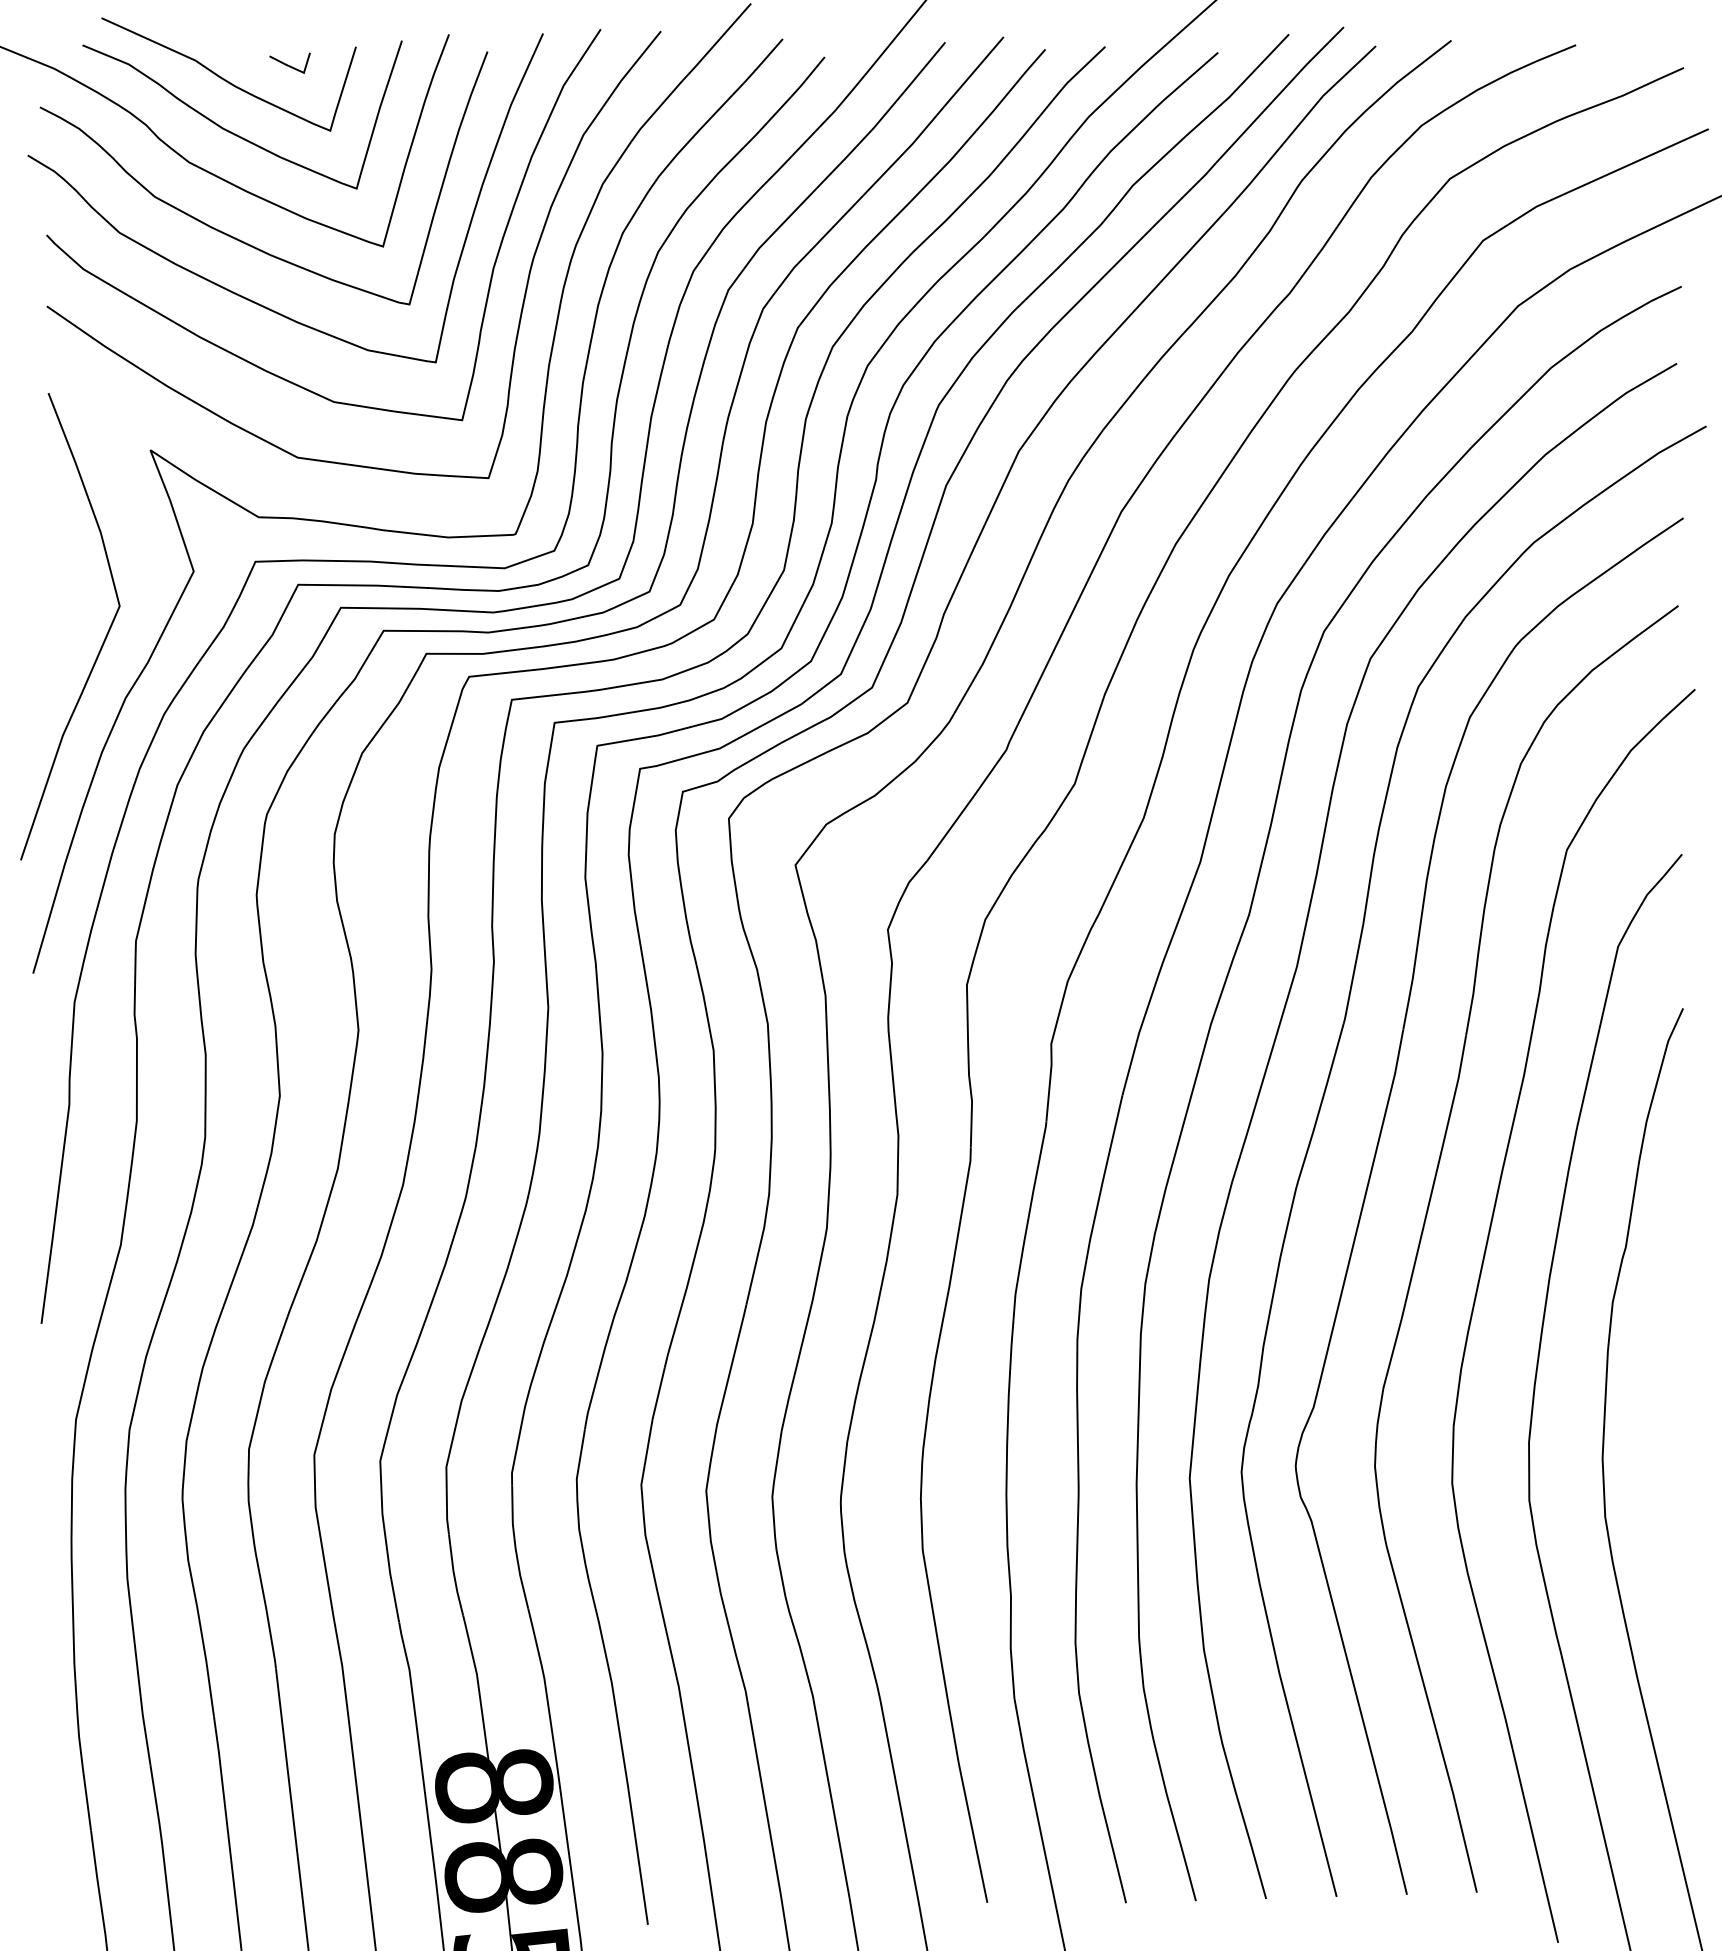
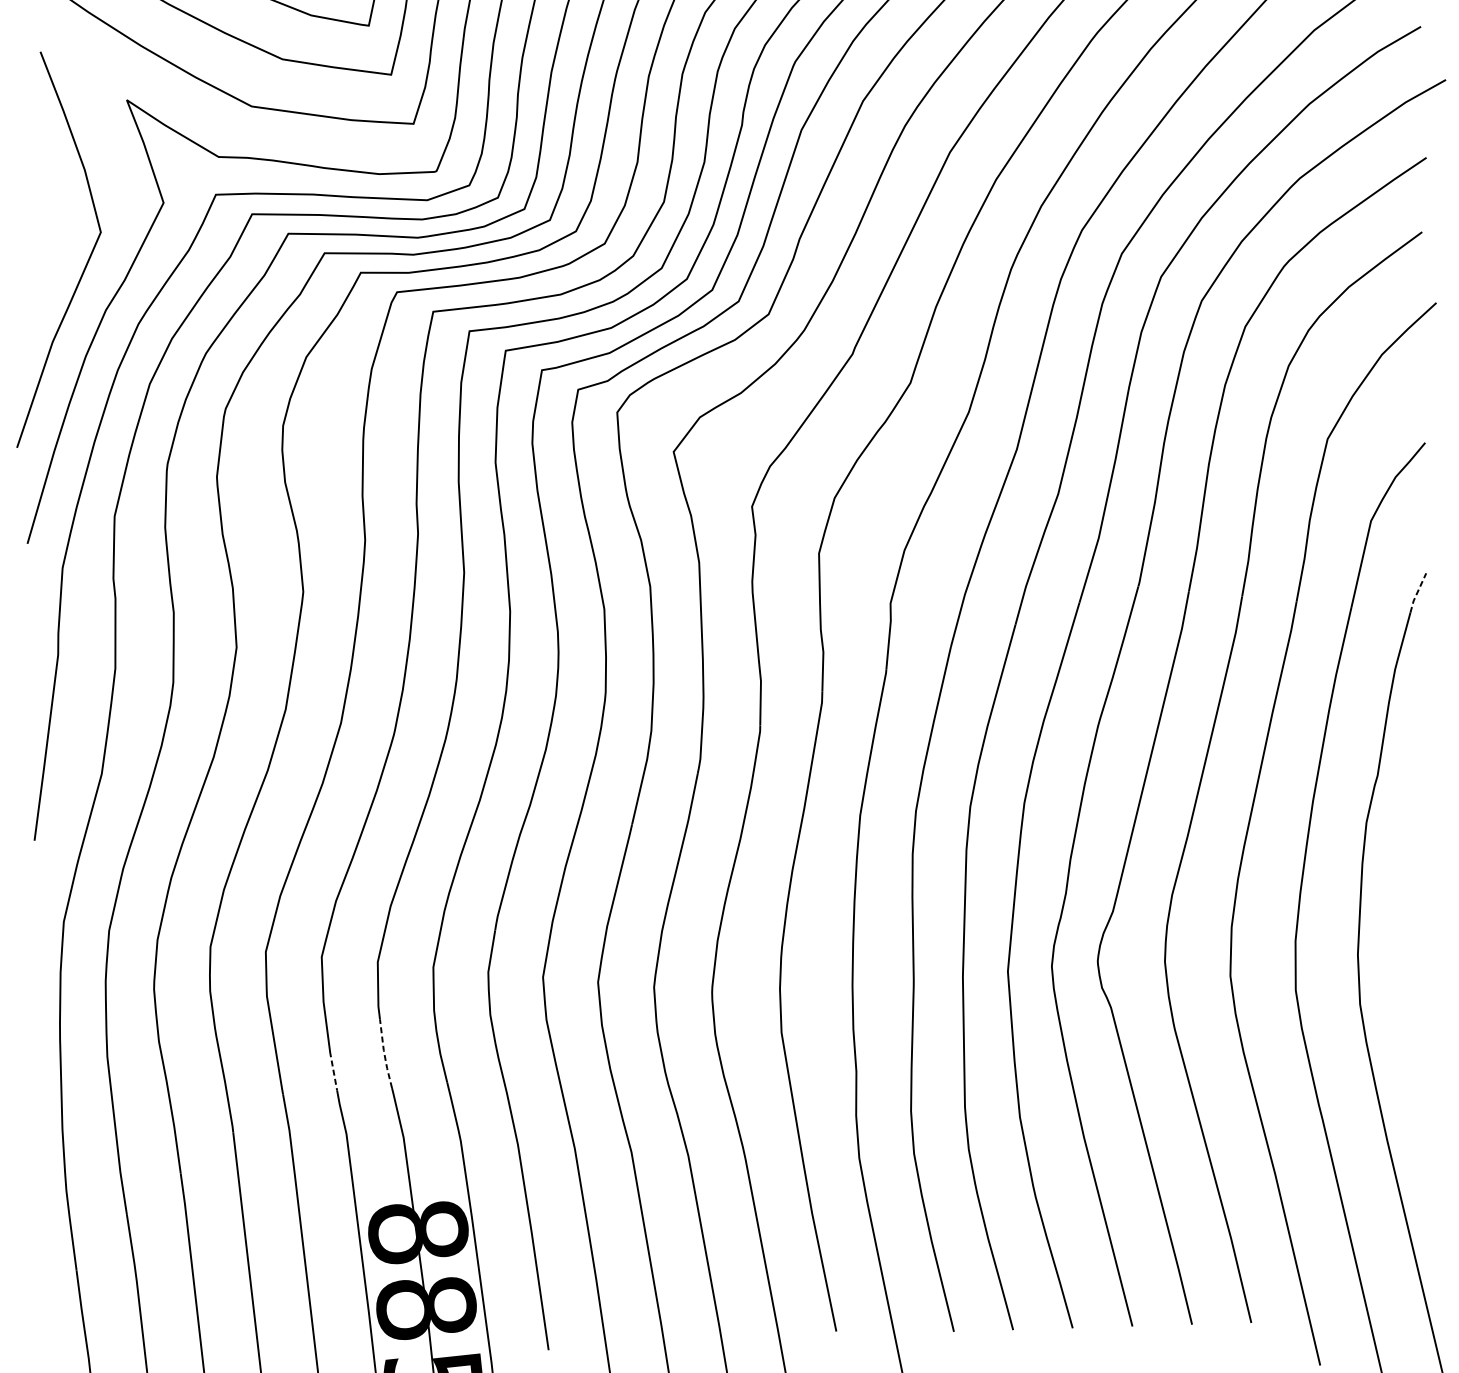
line: (1672, 1032) -> (1417, 593), solid -> dashed
line: (454, 1575) -> (384, 1054), solid -> dashed
line: (395, 1601) -> (334, 1076), solid -> dashed

